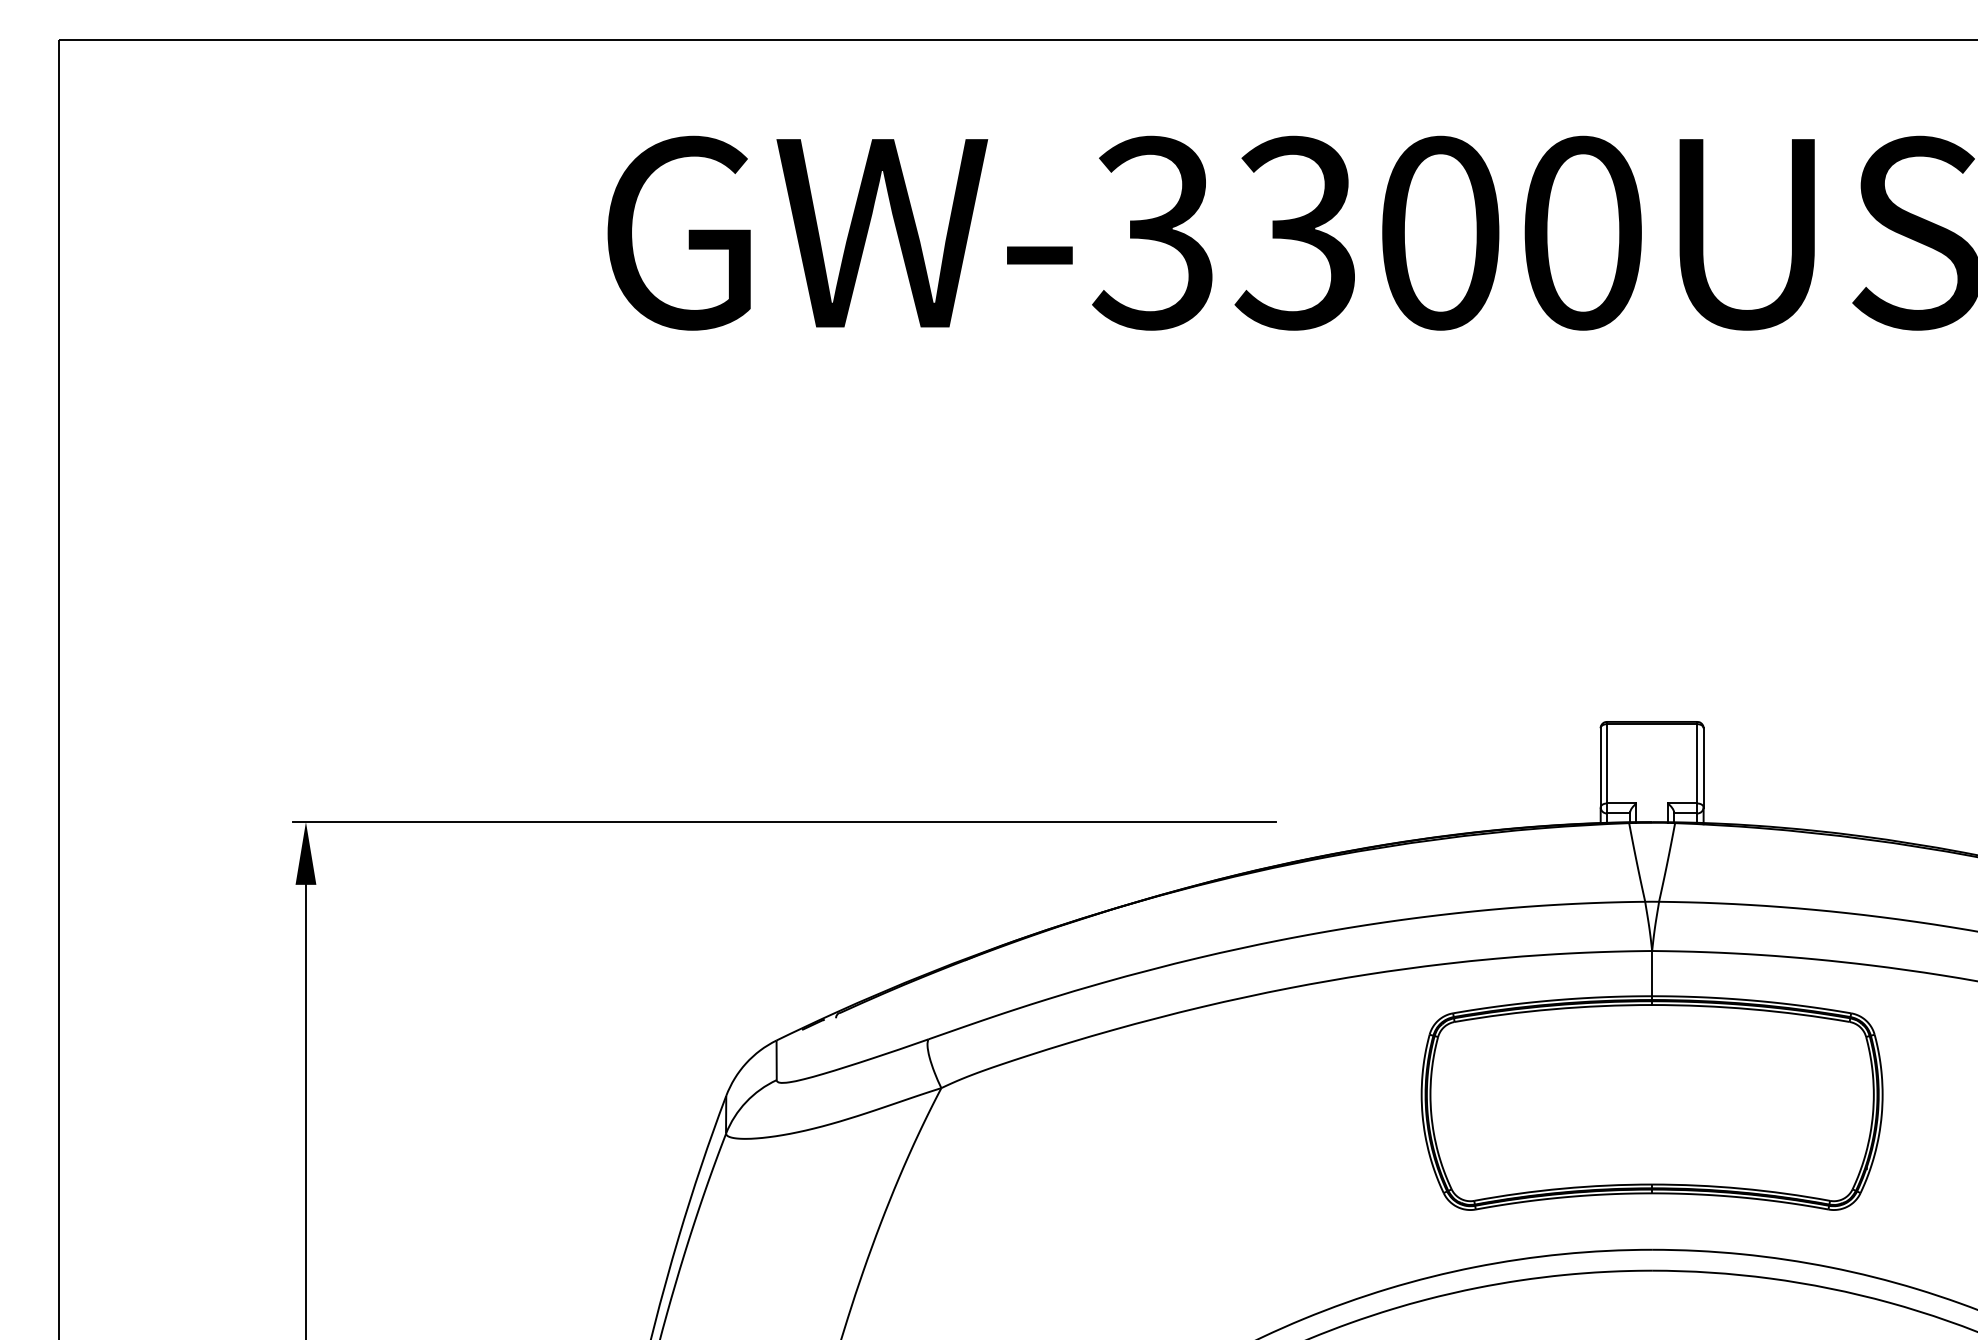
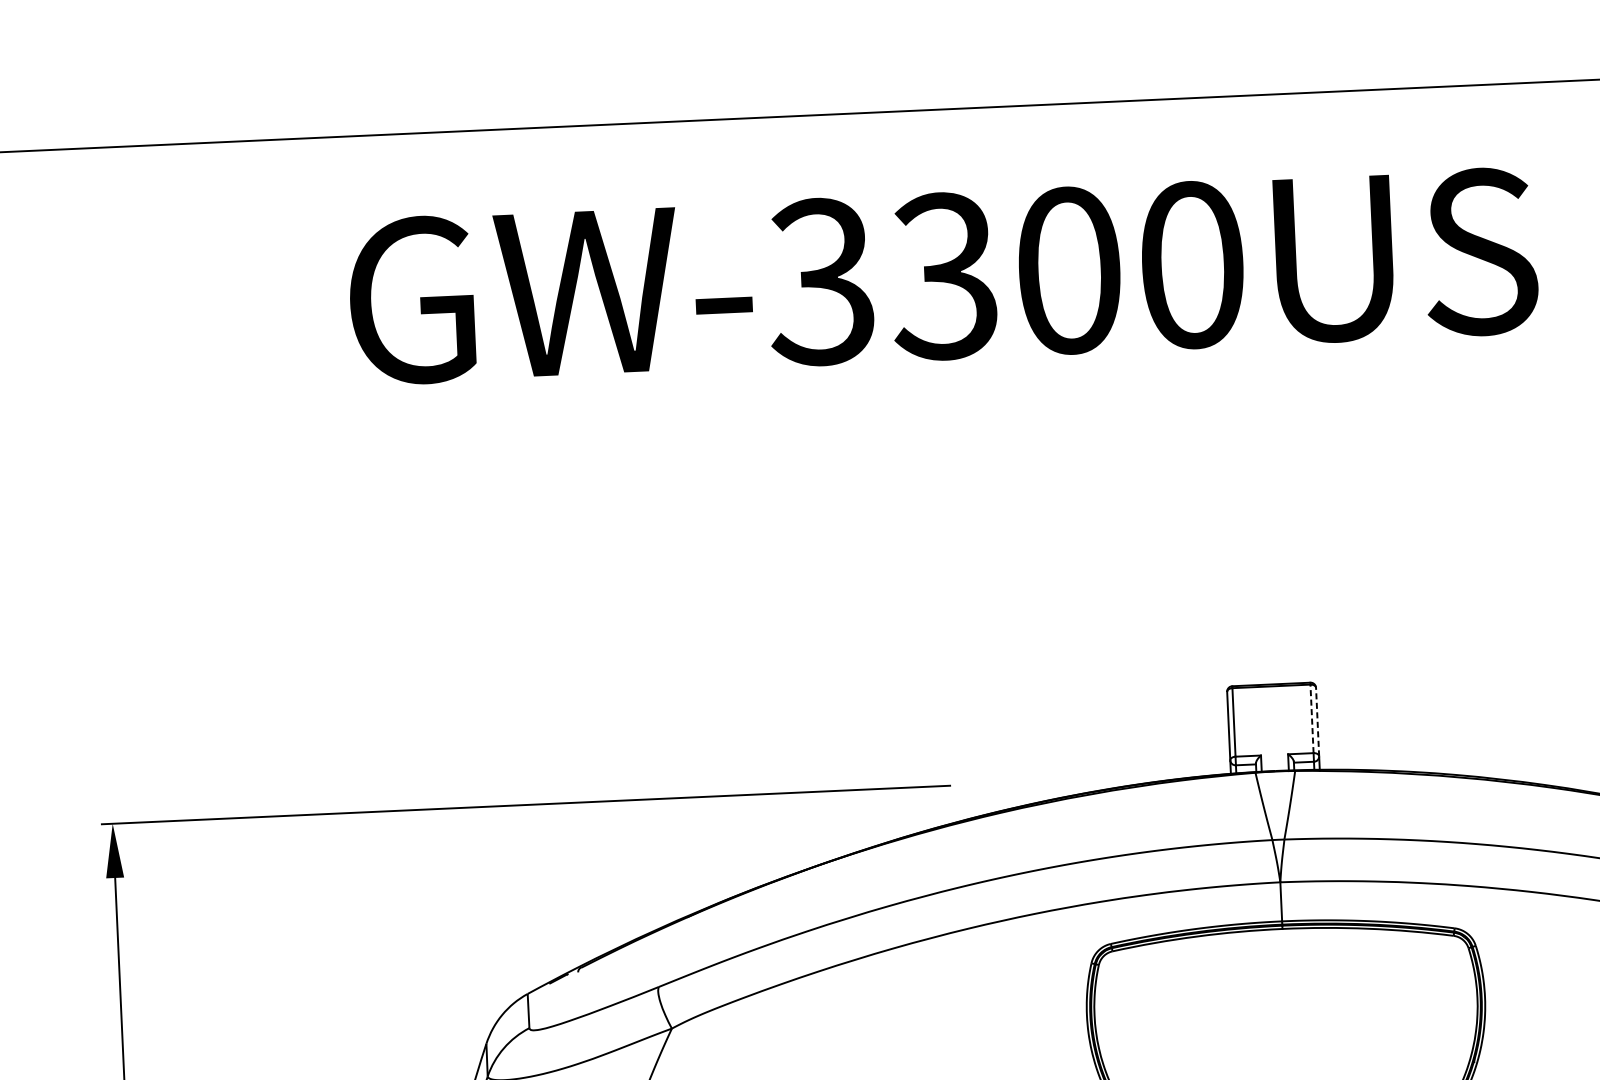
line: (1697, 763) -> (1312, 718), solid -> dashed
line: (1703, 767) -> (1317, 721), solid -> dashed

